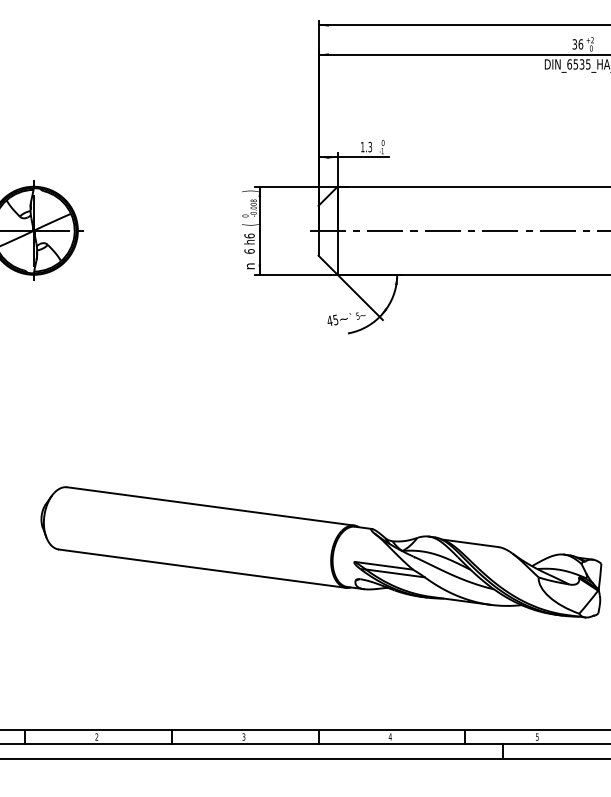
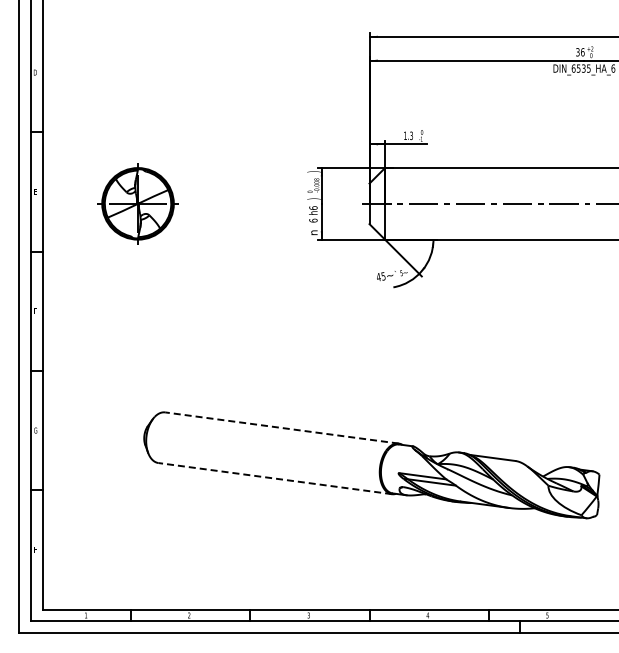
text: (249, 224) -> (313, 198), ( -> )
line: (211, 505) -> (282, 427), solid -> dashed
line: (202, 568) -> (275, 478), solid -> dashed

